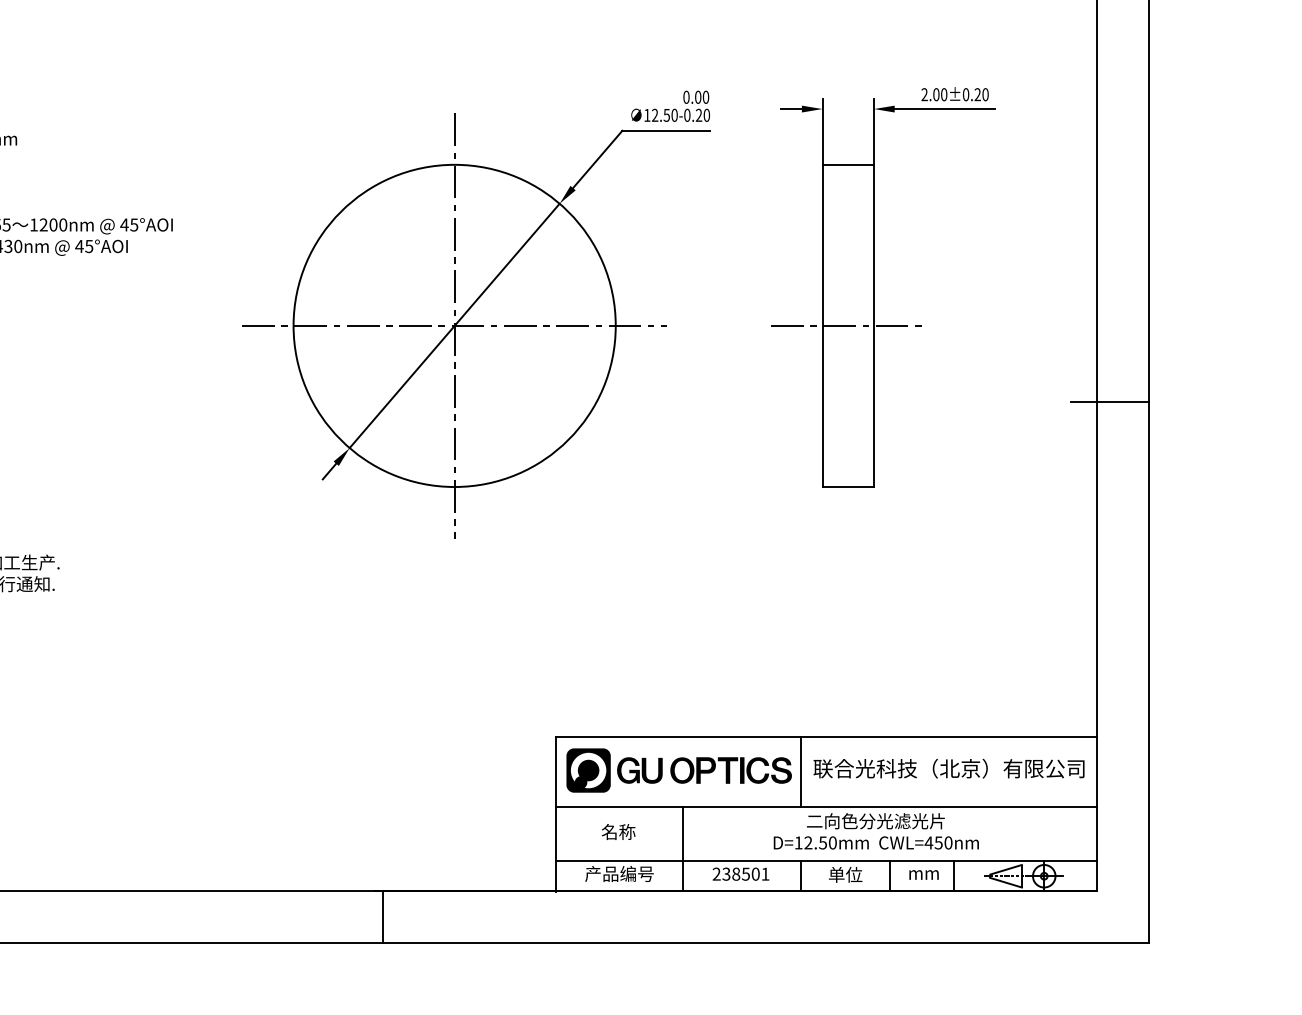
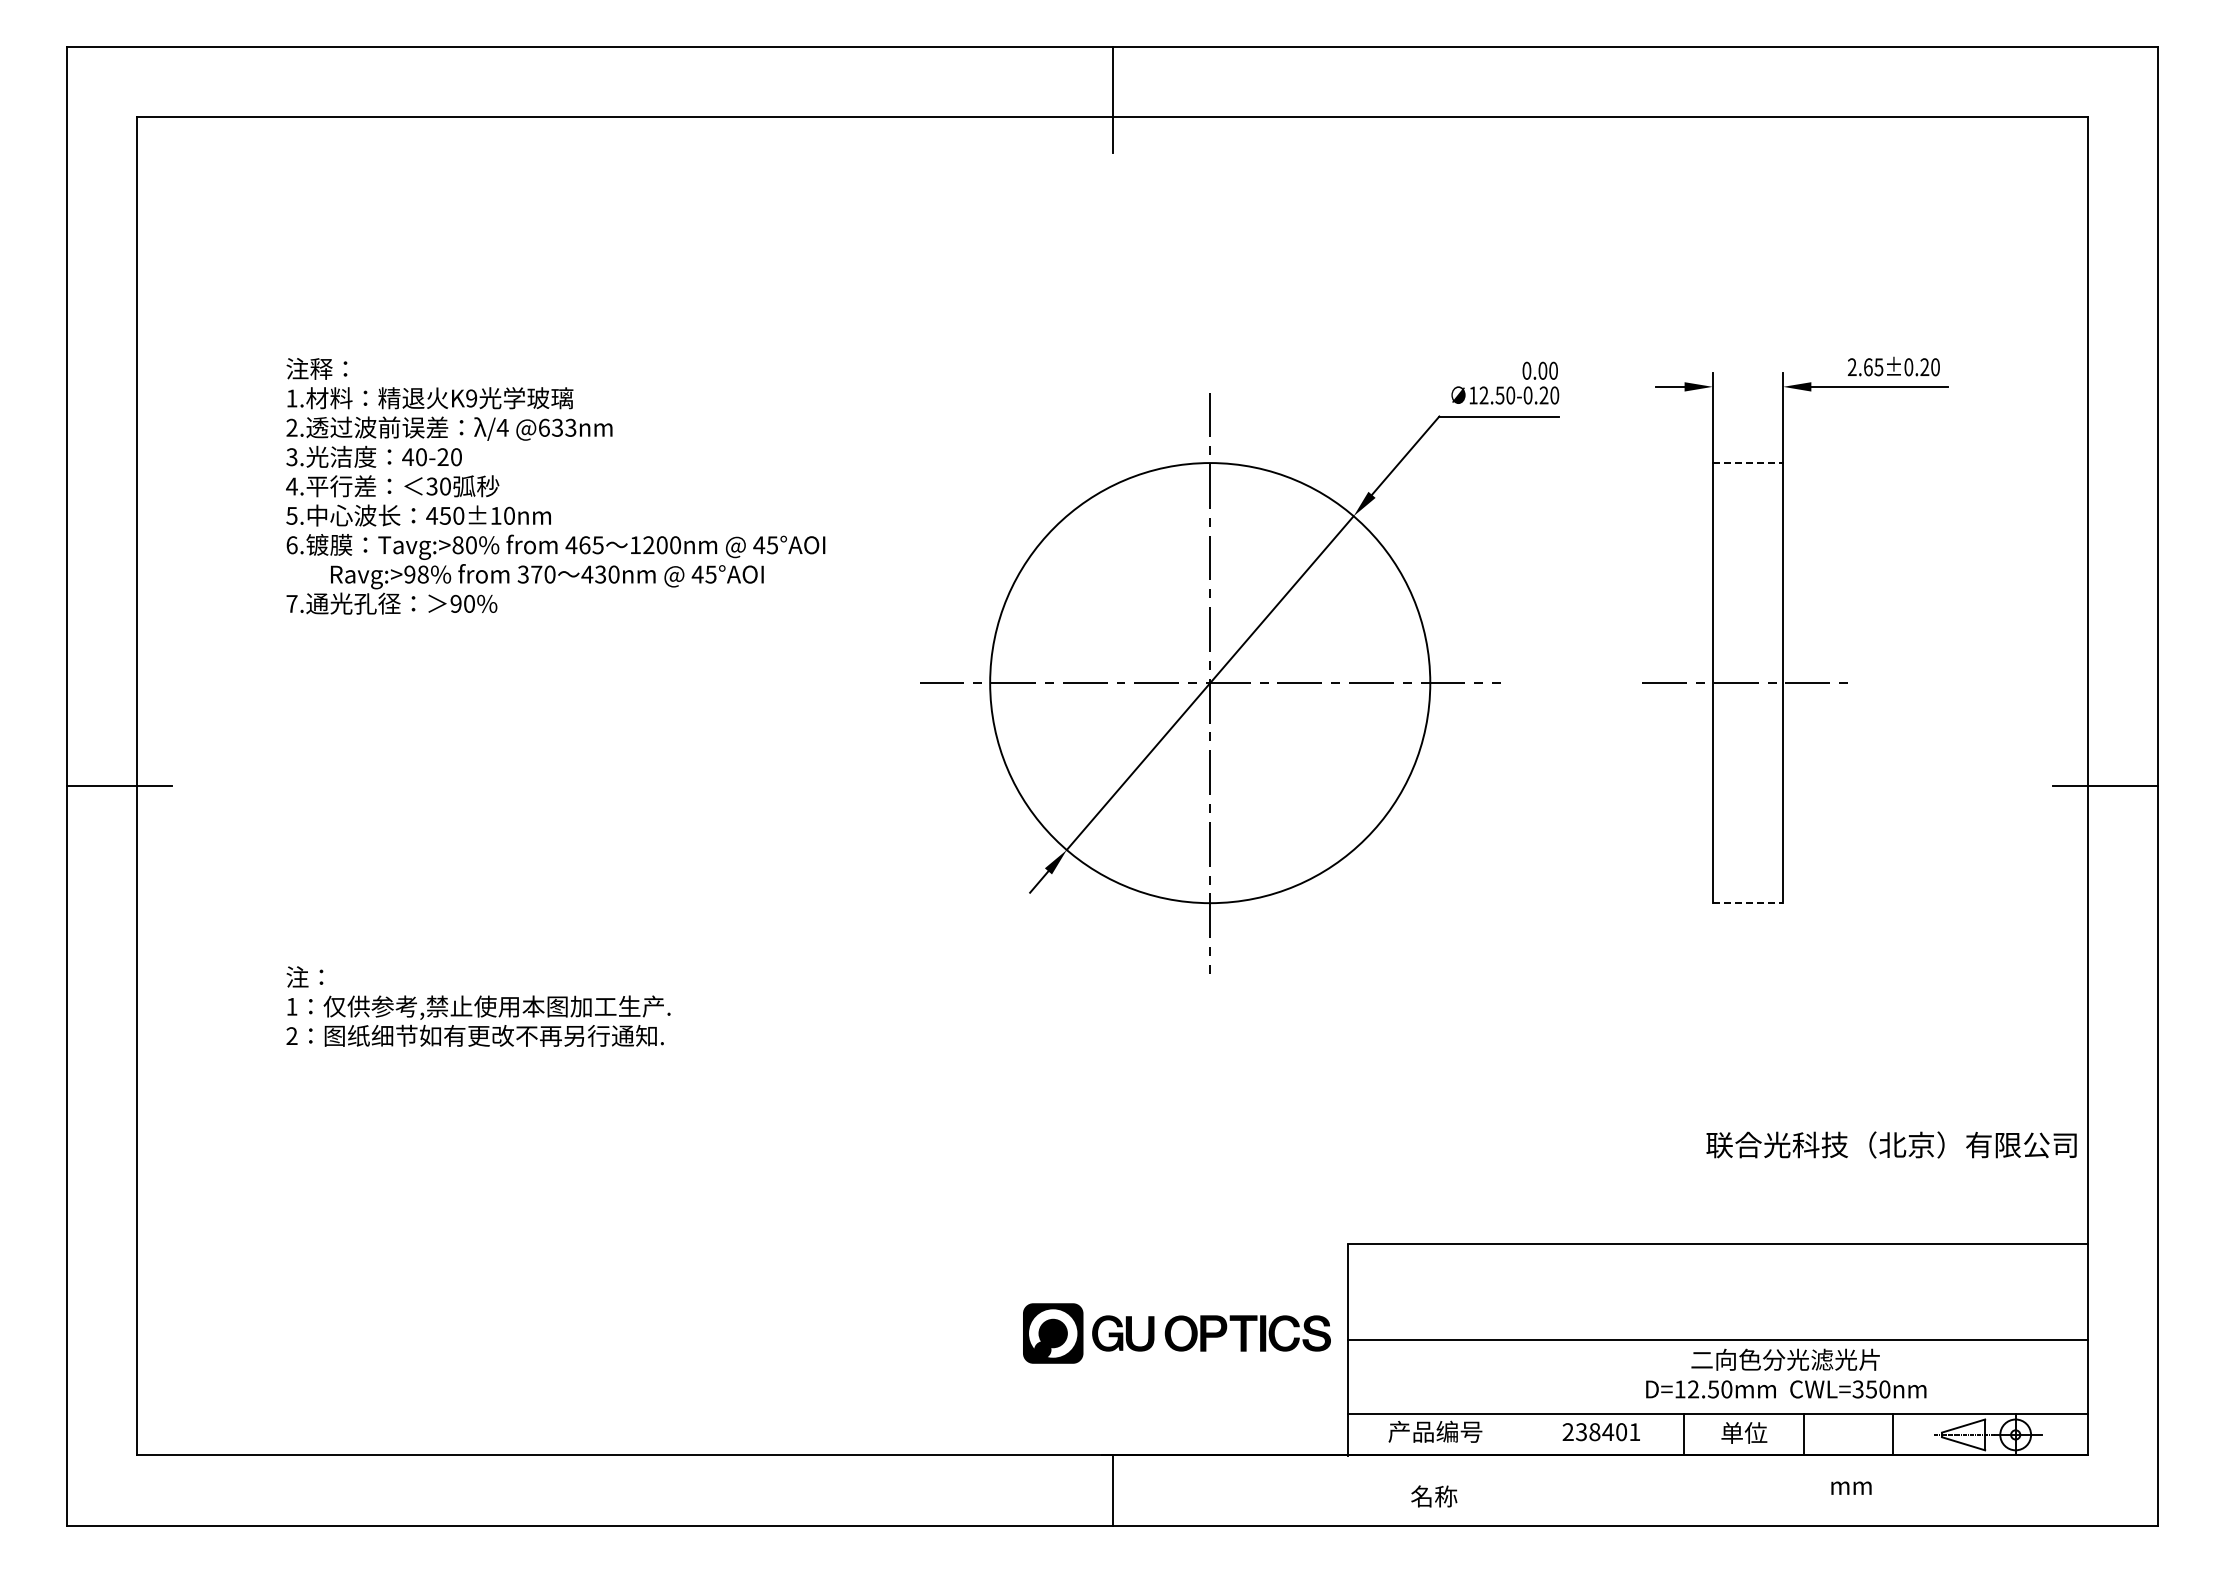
text: (940, 94) -> (1873, 367), 2.00±0.20 -> 2.65±0.20
line: (848, 165) -> (1748, 463), solid -> dashed
line: (848, 487) -> (1748, 903), solid -> dashed
text: (948, 768) -> (1891, 1144), moved
part: (678, 770) -> (1176, 1333), moved
line: (801, 771) -> (1683, 1291), removed
text: (618, 832) -> (1434, 1496), moved
text: (929, 842) -> (1858, 1389), CWL=450nm -> CWL=350nm
line: (683, 848) -> (1522, 1397), removed
text: (746, 874) -> (1608, 1432), 238501 -> 238401
text: (924, 874) -> (1851, 1487), moved

